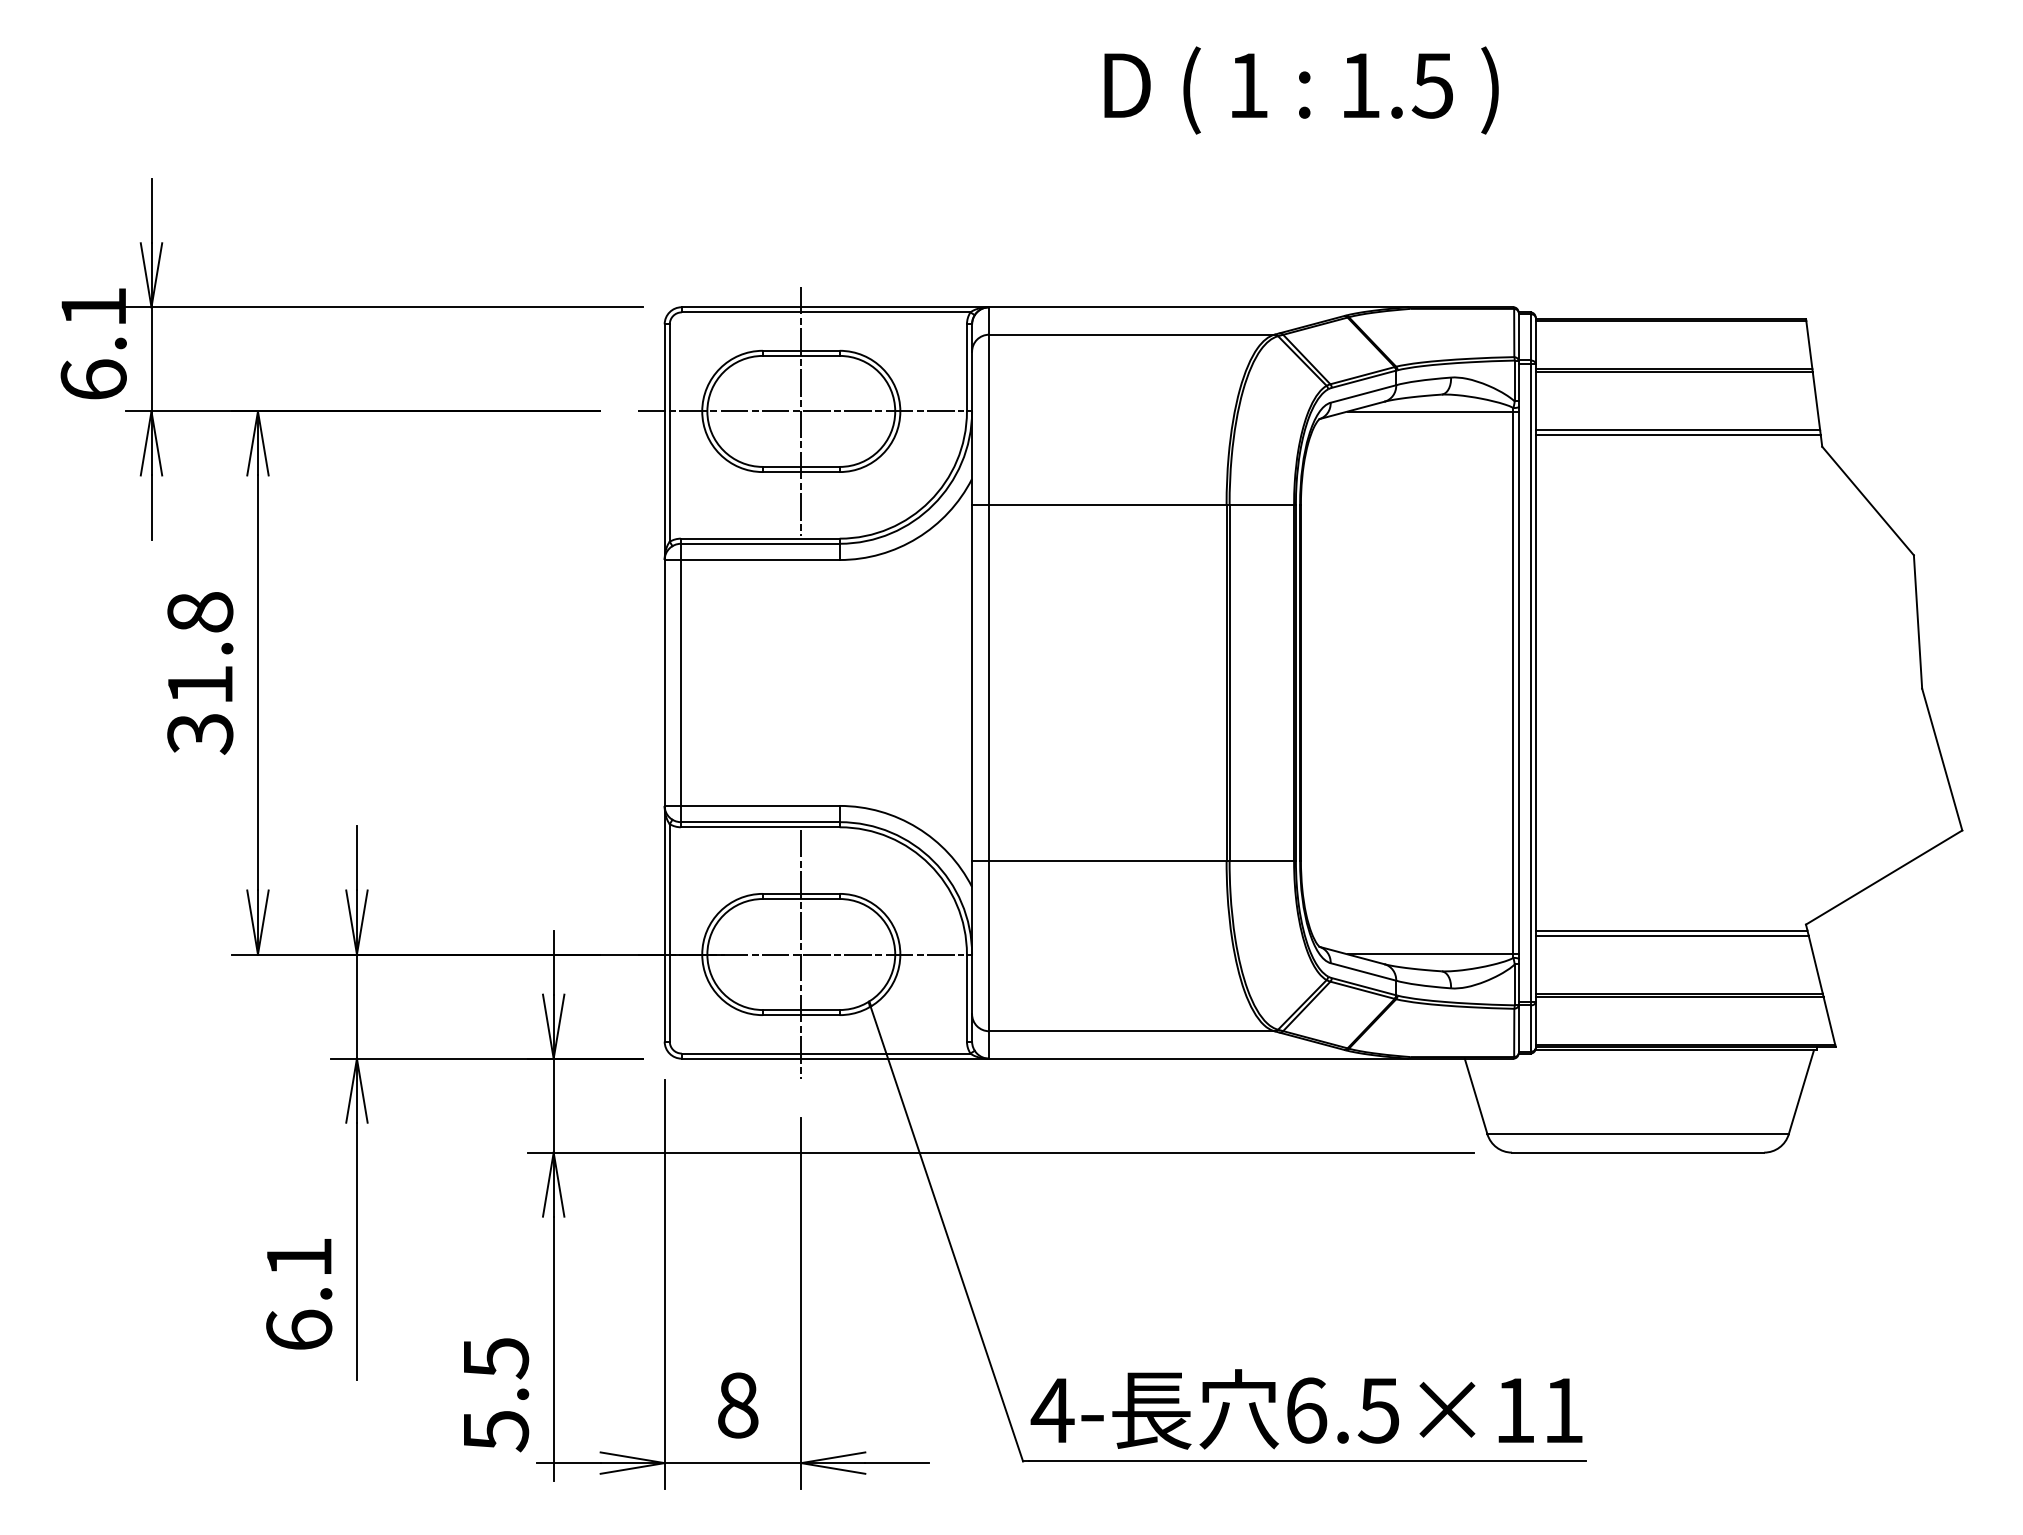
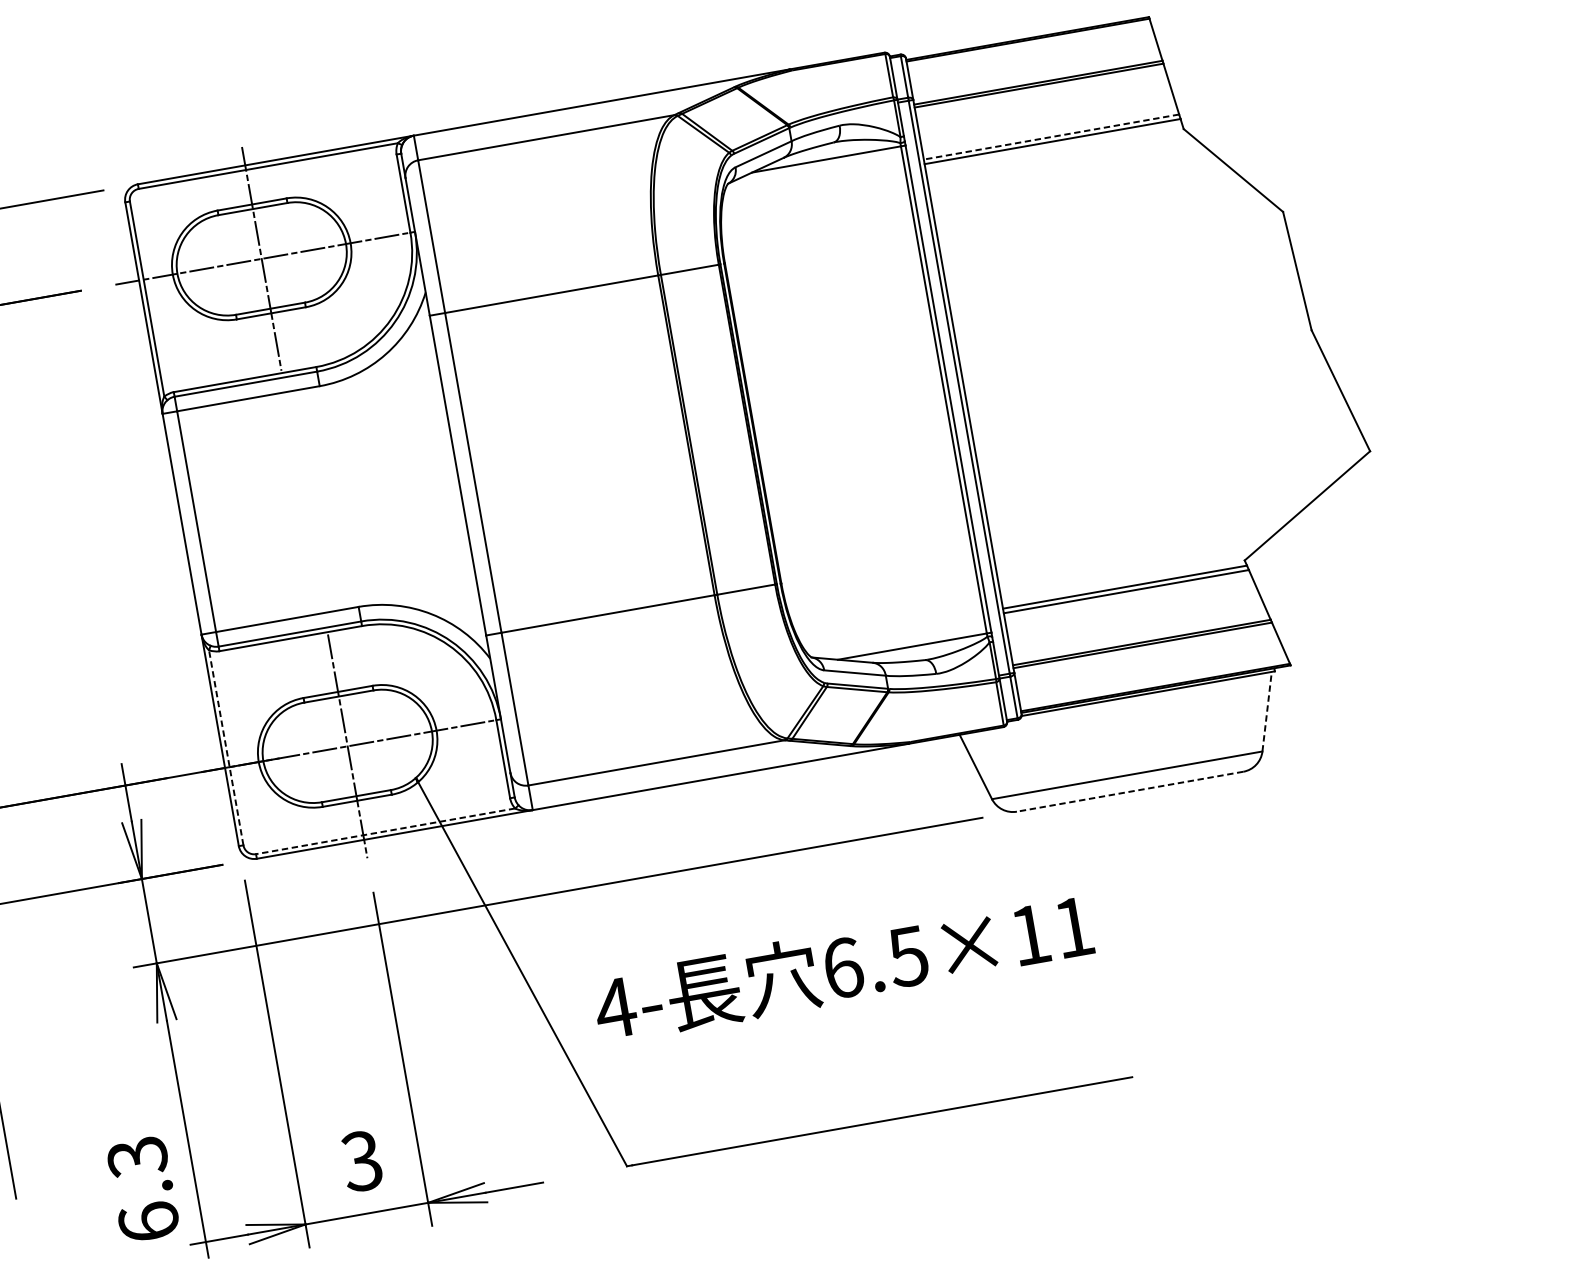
line: (1677, 430) -> (1051, 137), solid -> dashed
line: (669, 932) -> (225, 747), solid -> dashed
line: (825, 1053) -> (385, 831), solid -> dashed
line: (1801, 1092) -> (1267, 711), solid -> dashed
line: (1637, 1152) -> (1129, 791), solid -> dashed
text: (495, 1395) -> (143, 1190), 5.5 -> 6.3
text: (737, 1405) -> (361, 1161), 8 -> 3
text: (1306, 1409) -> (843, 967), moved

